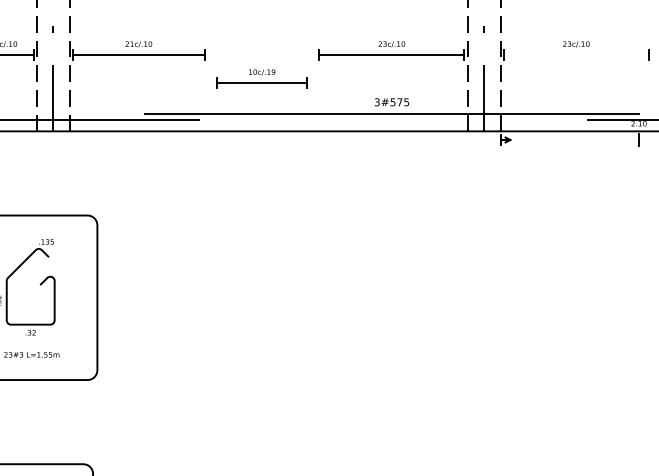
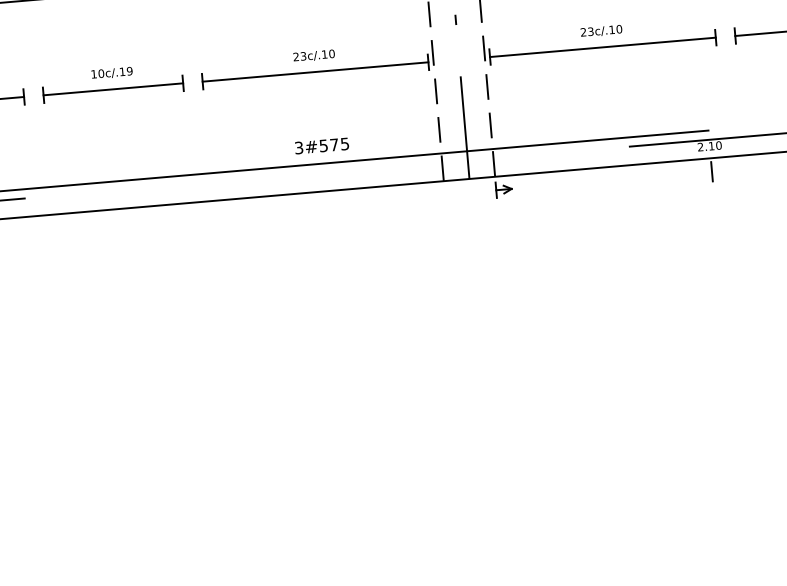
line: (575, 54) -> (601, 47), added
part: (261, 78) -> (111, 82), moved

